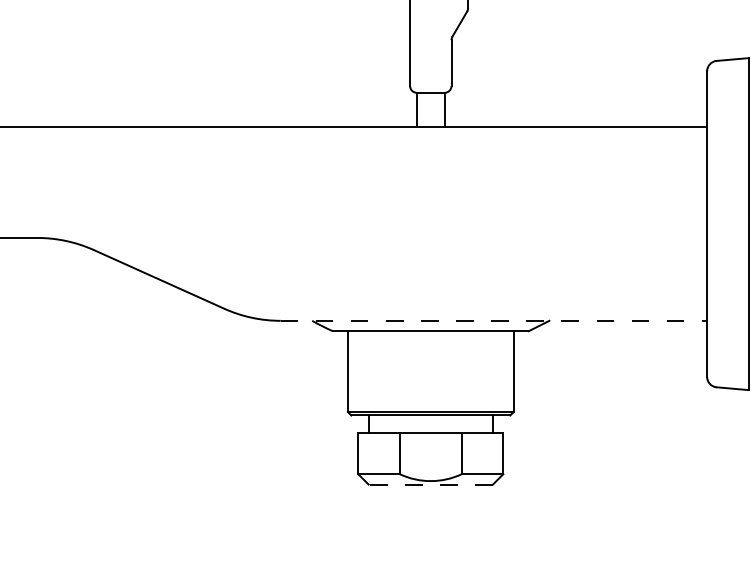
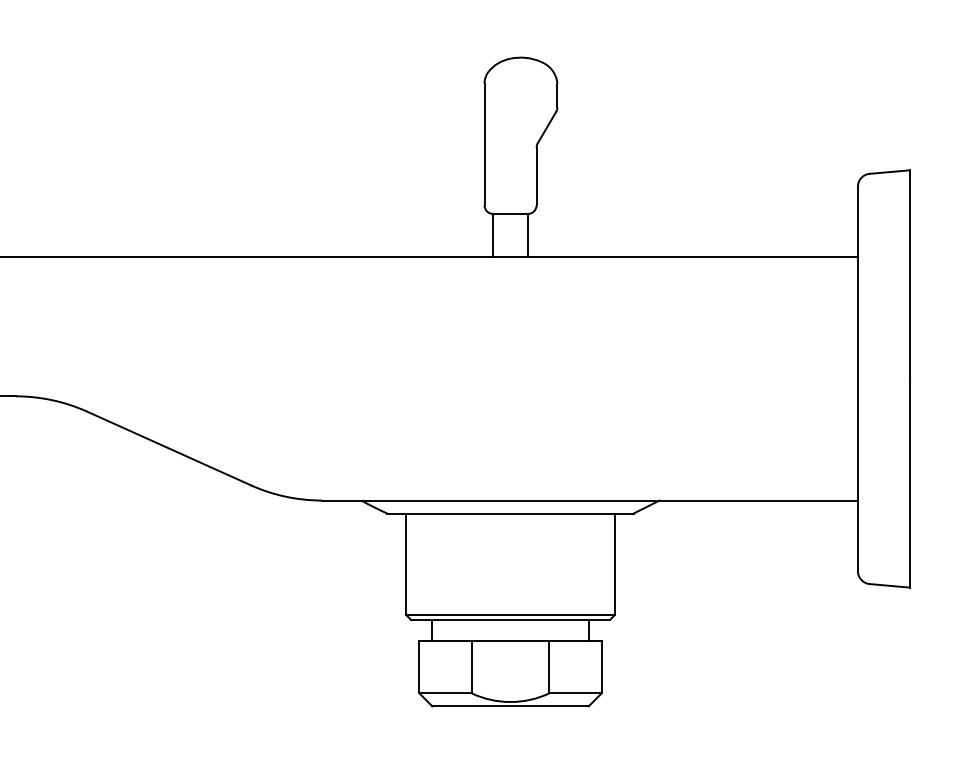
line: (494, 320) -> (590, 500), dashed -> solid
line: (430, 484) -> (510, 706), dashed -> solid

